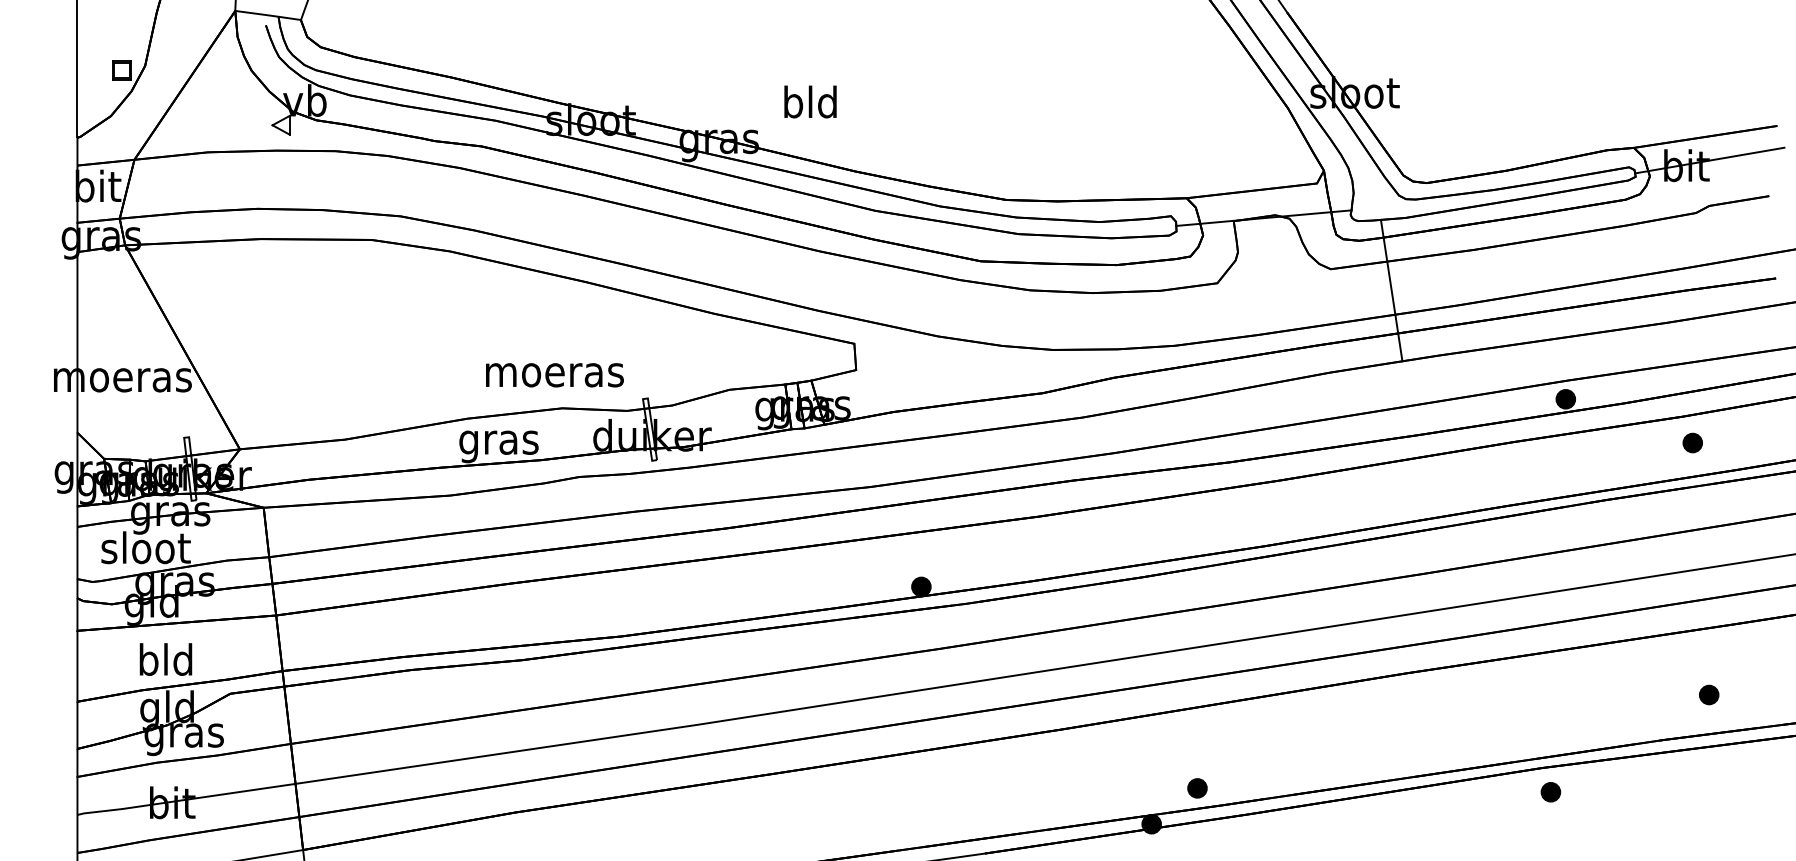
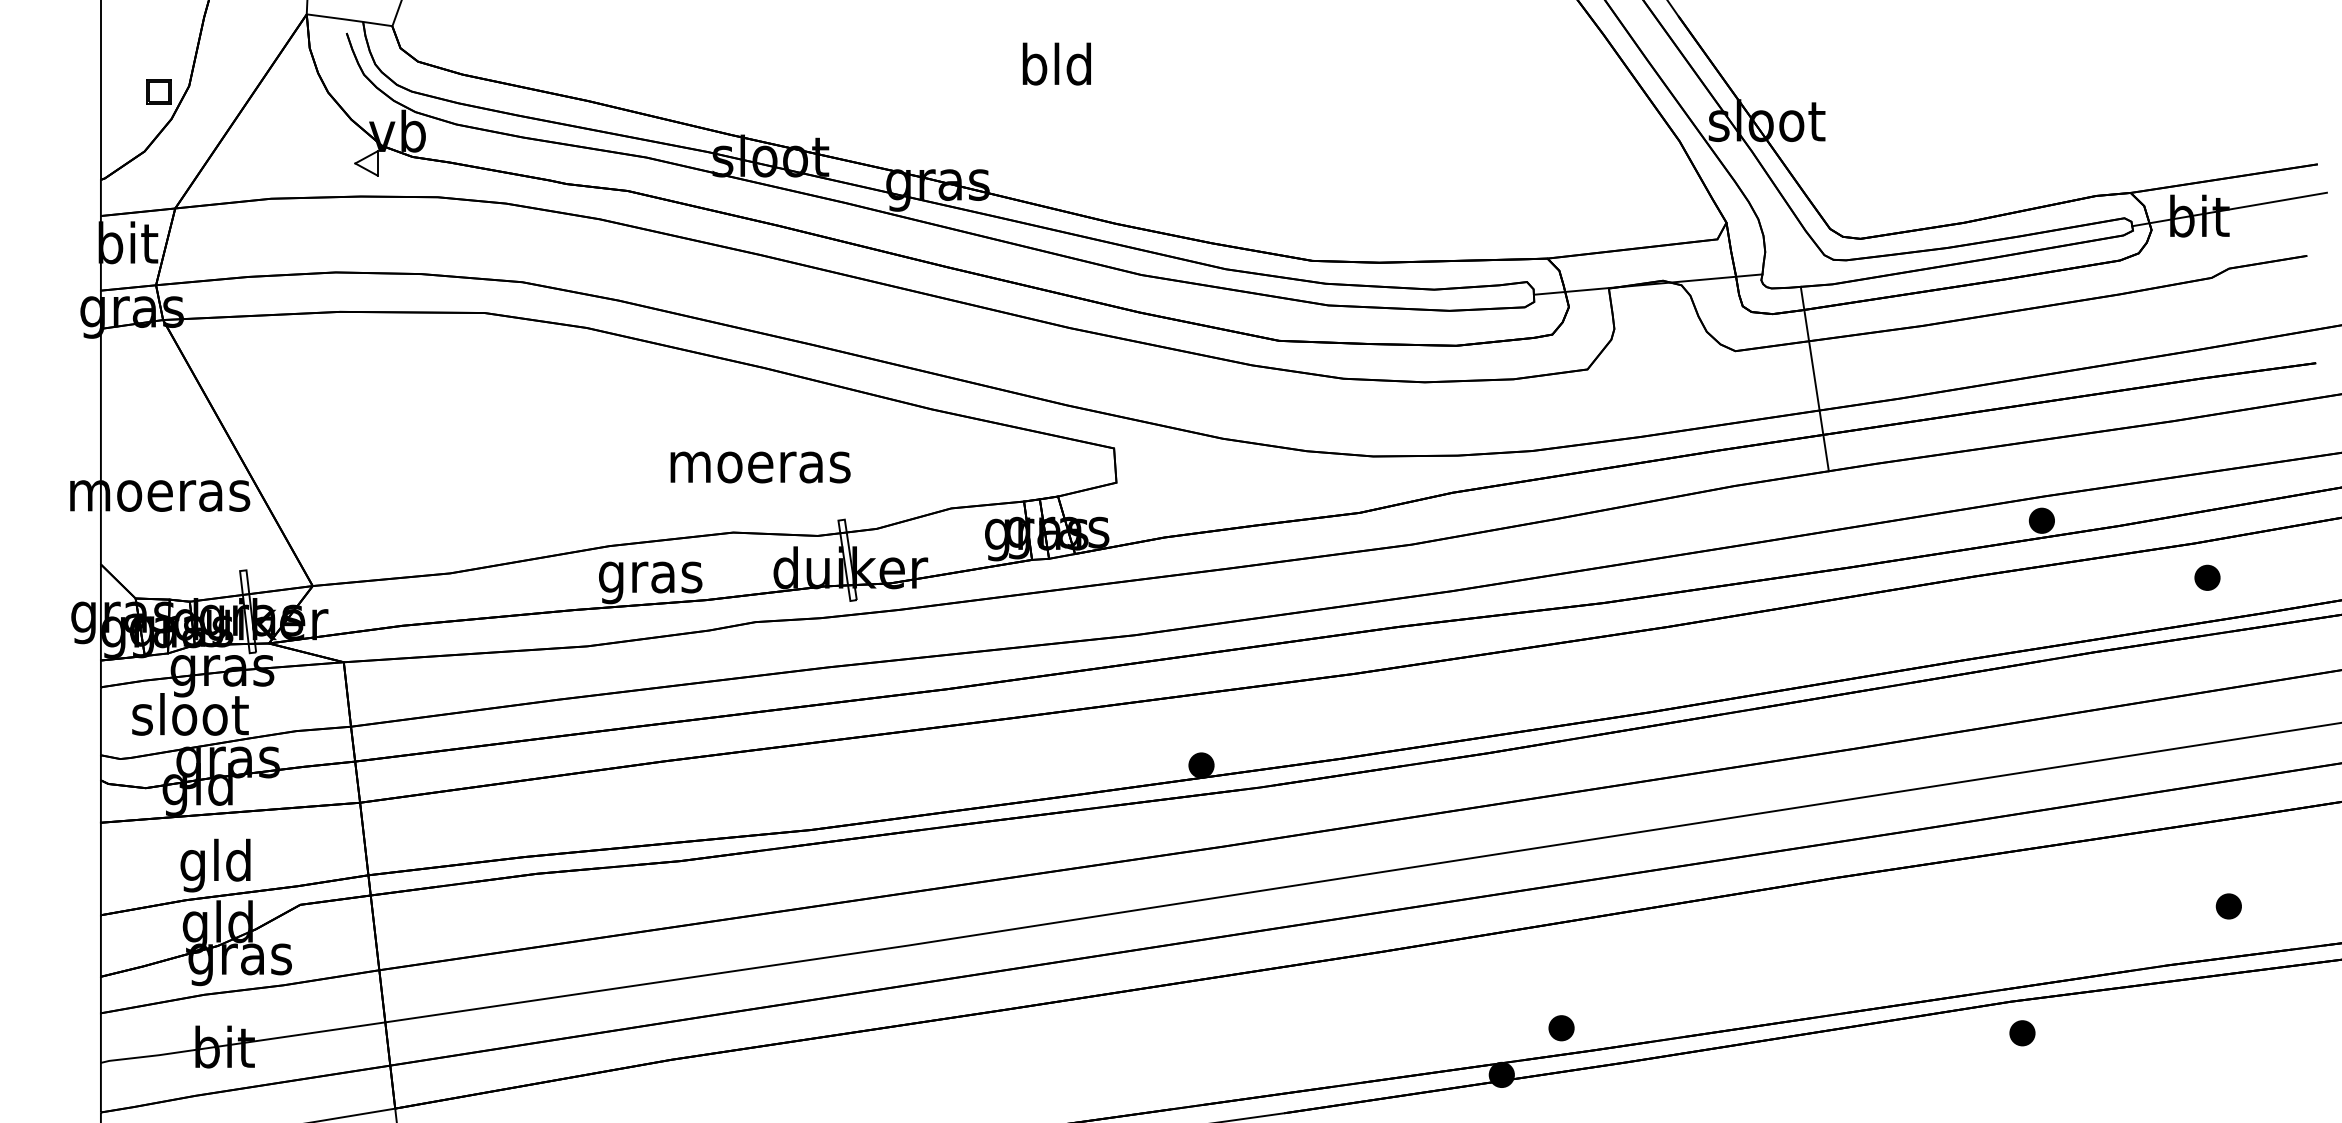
text: (810, 101) -> (1056, 63), moved
text: (554, 375) -> (760, 467), moved
text: (148, 663) -> (193, 865), bld -> gld

